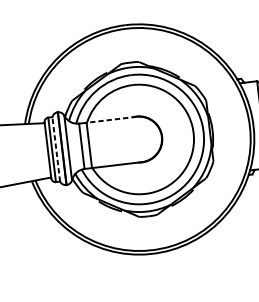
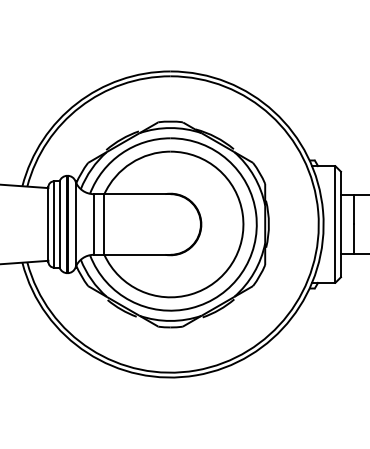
line: (111, 120) -> (136, 194), dashed -> solid
line: (56, 149) -> (59, 224), dashed -> solid

